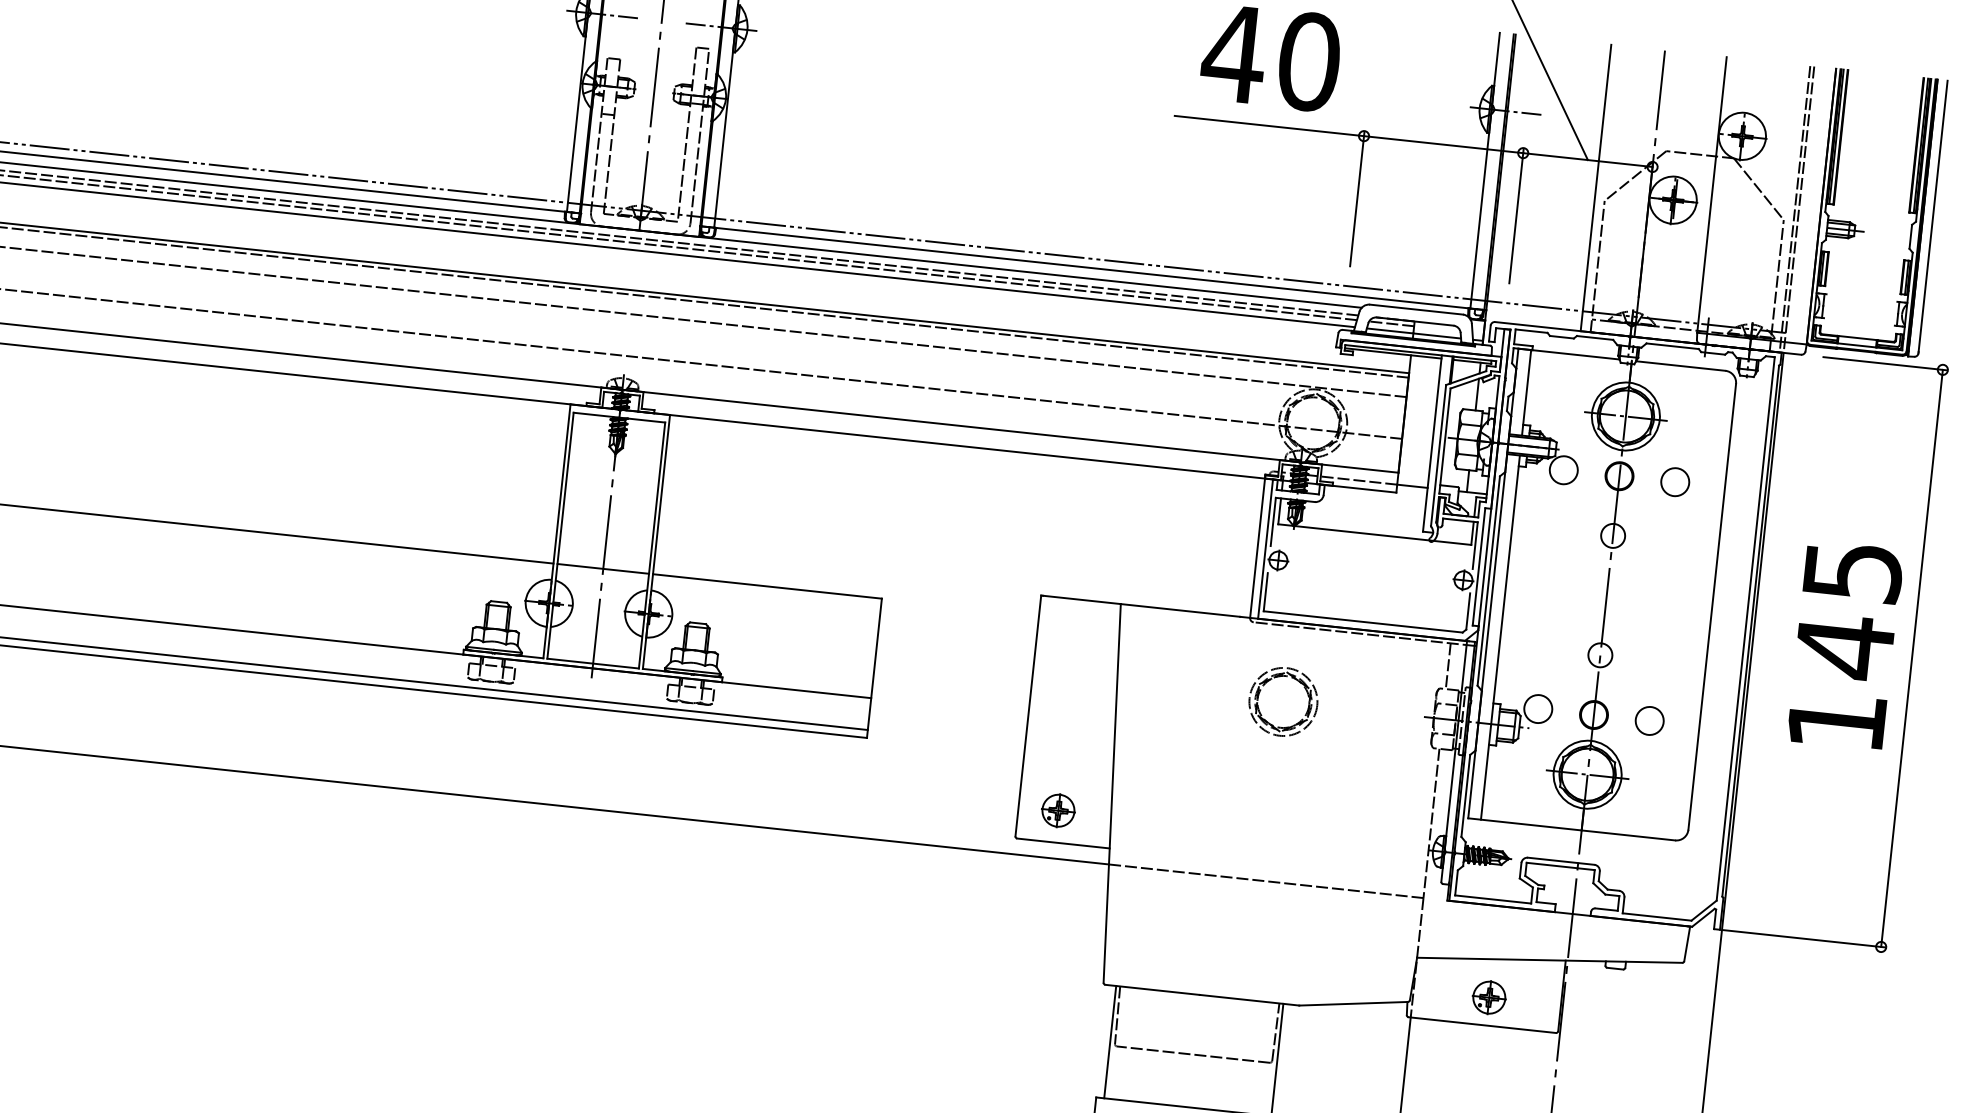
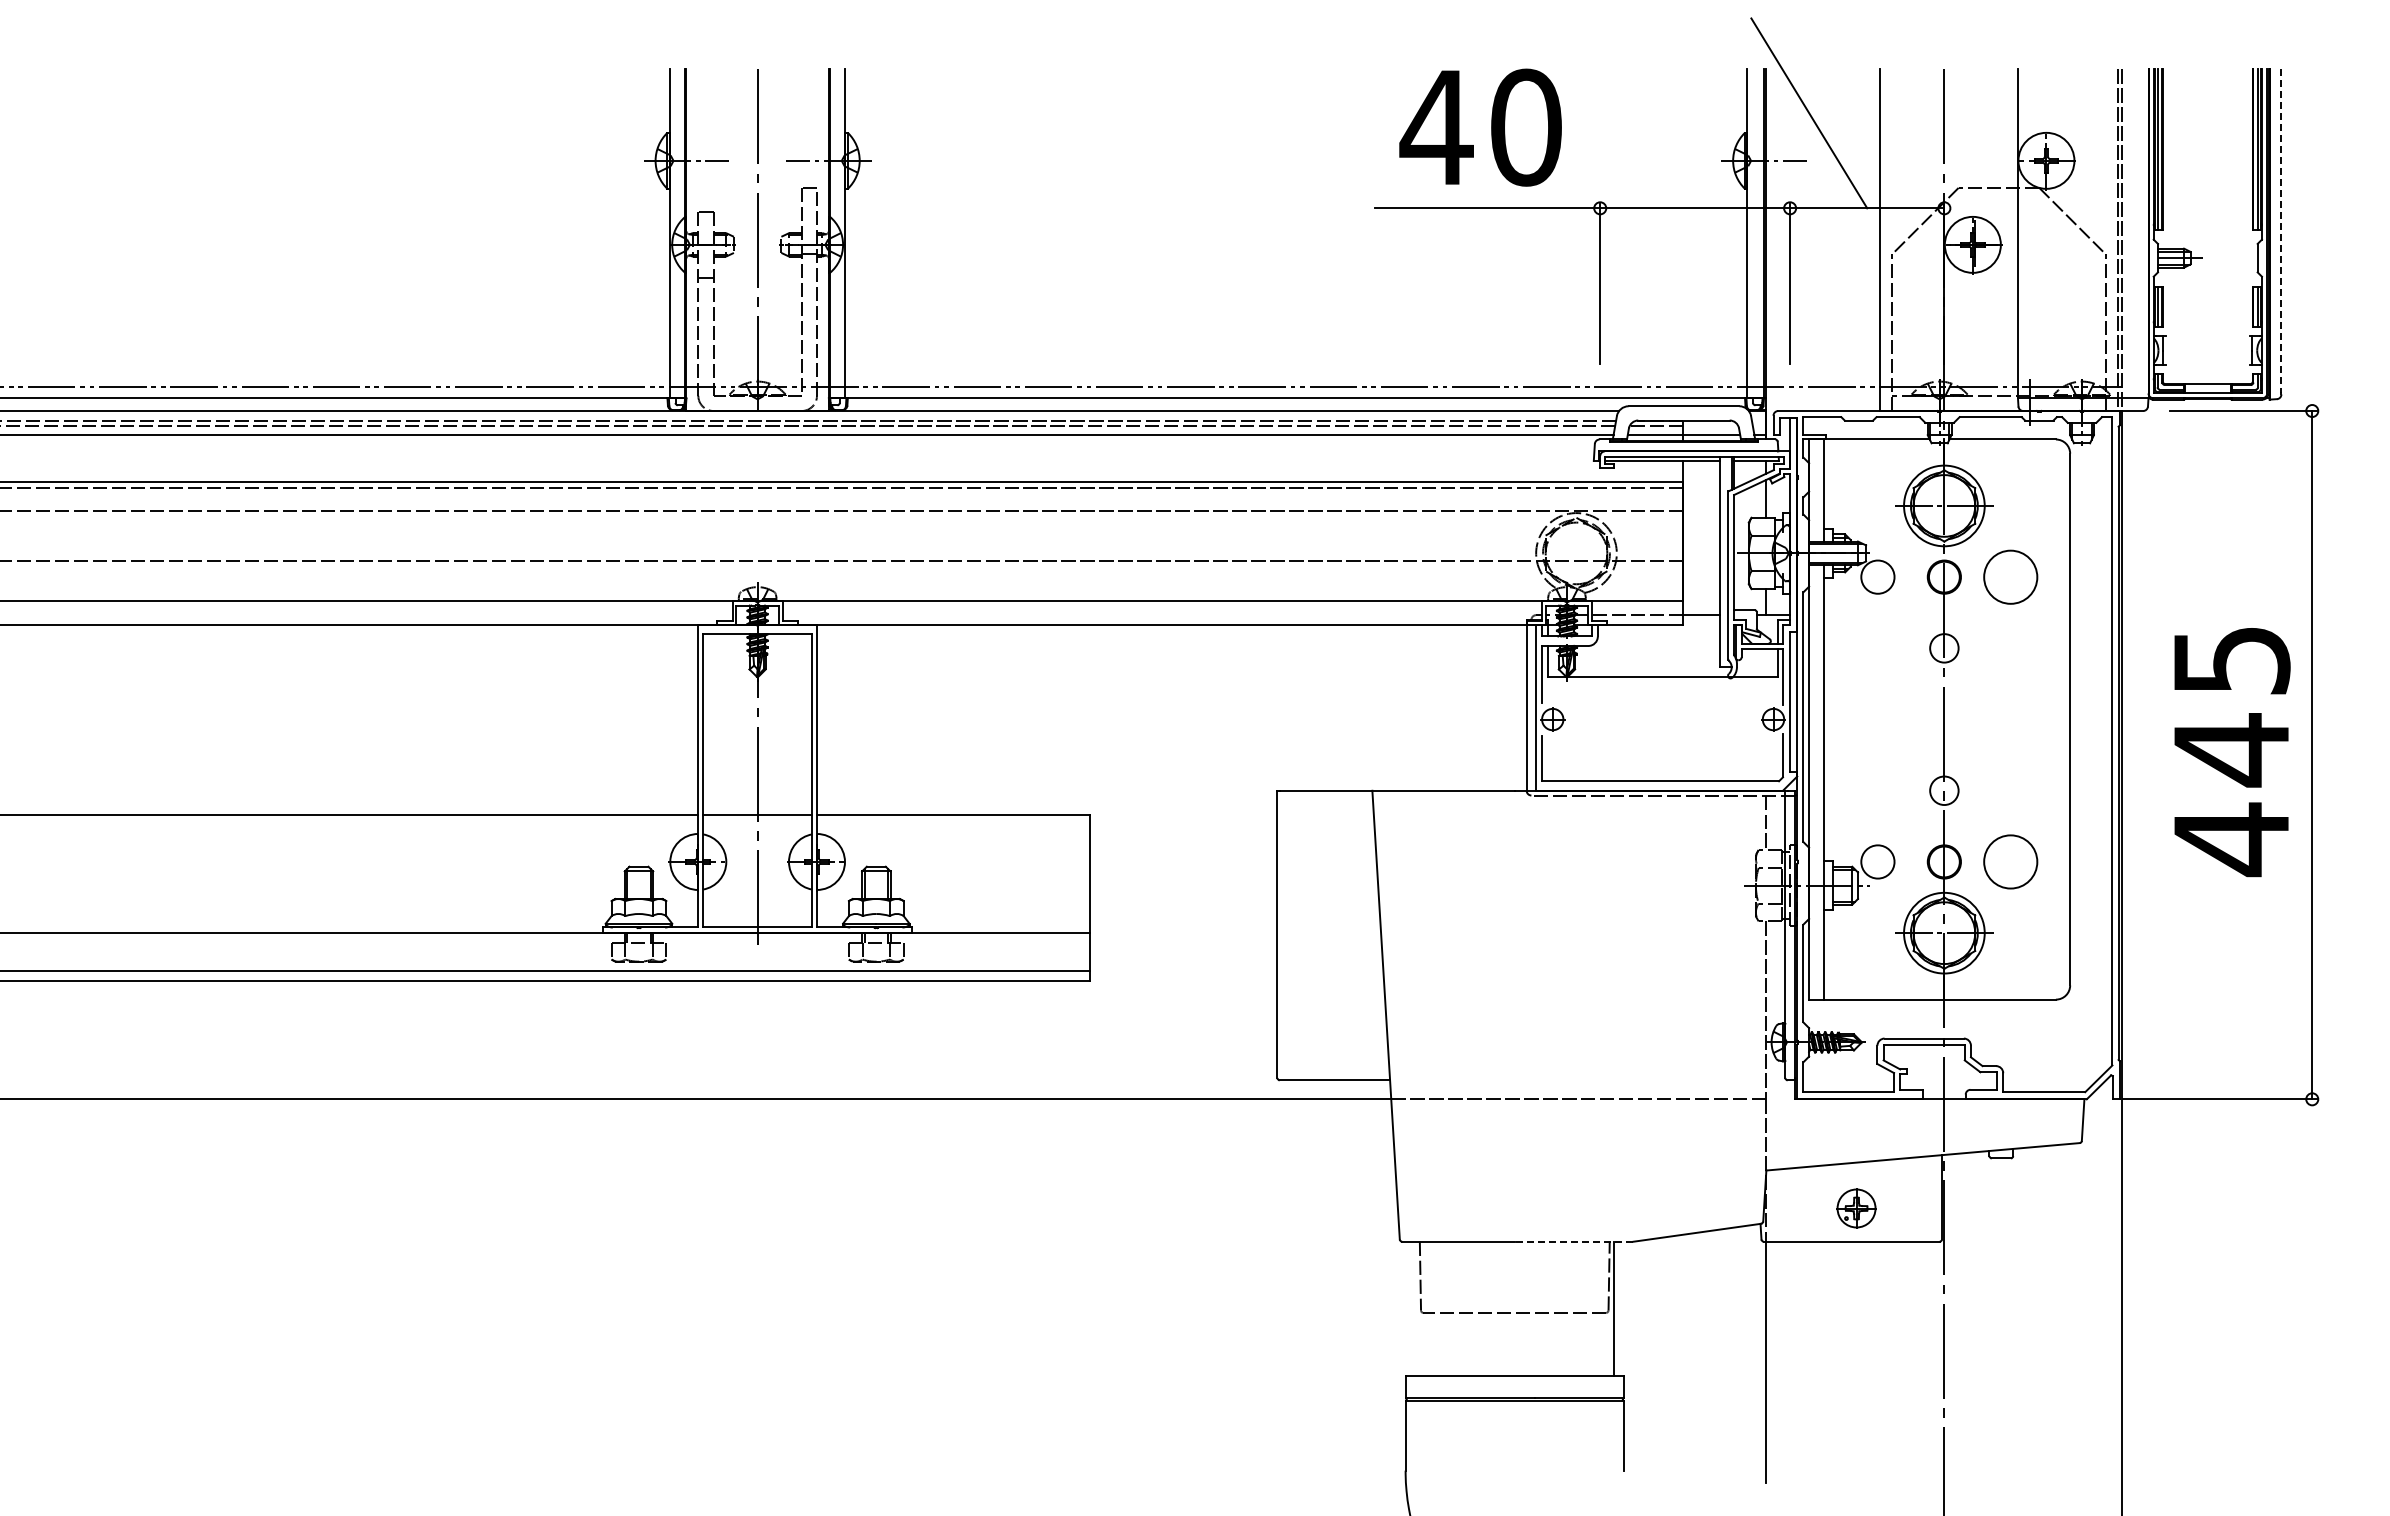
line: (1933, 216) -> (2281, 231), solid -> dashed
circle: (1675, 481) -> (2010, 576), size x1.6
part: (1278, 677) -> (1567, 857), removed
circle: (1649, 720) -> (2010, 861), size x1.6
text: (1836, 721) -> (2231, 839), 145 -> 445
part: (1058, 809) -> (1324, 1041), removed
line: (1249, 999) -> (1573, 1241), solid -> dashed
line: (1110, 1042) -> (1415, 1308), removed

